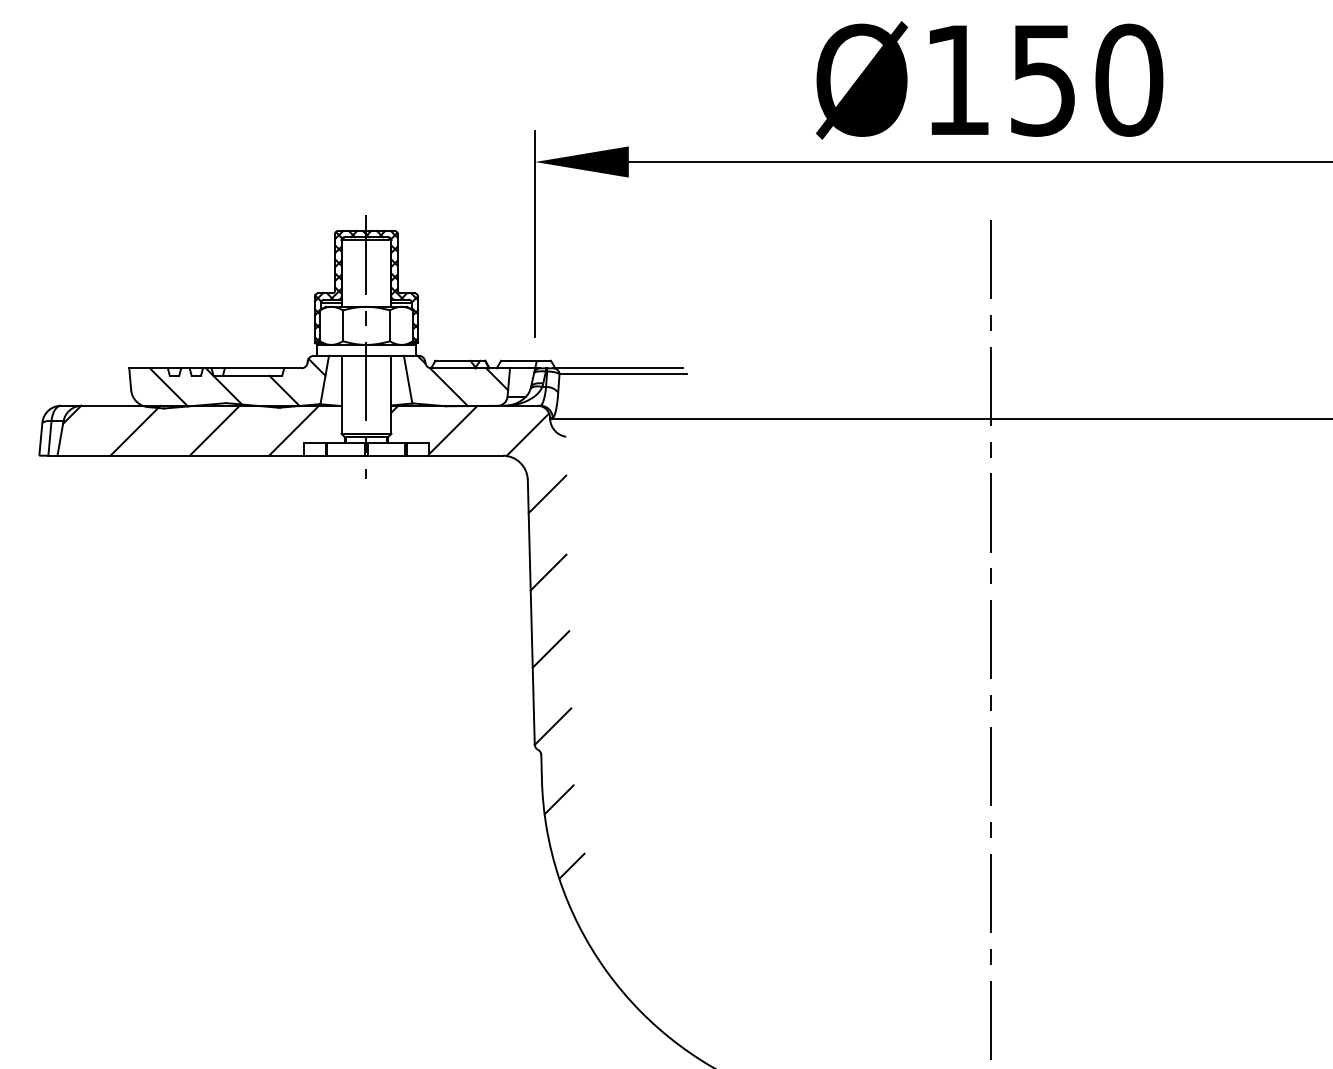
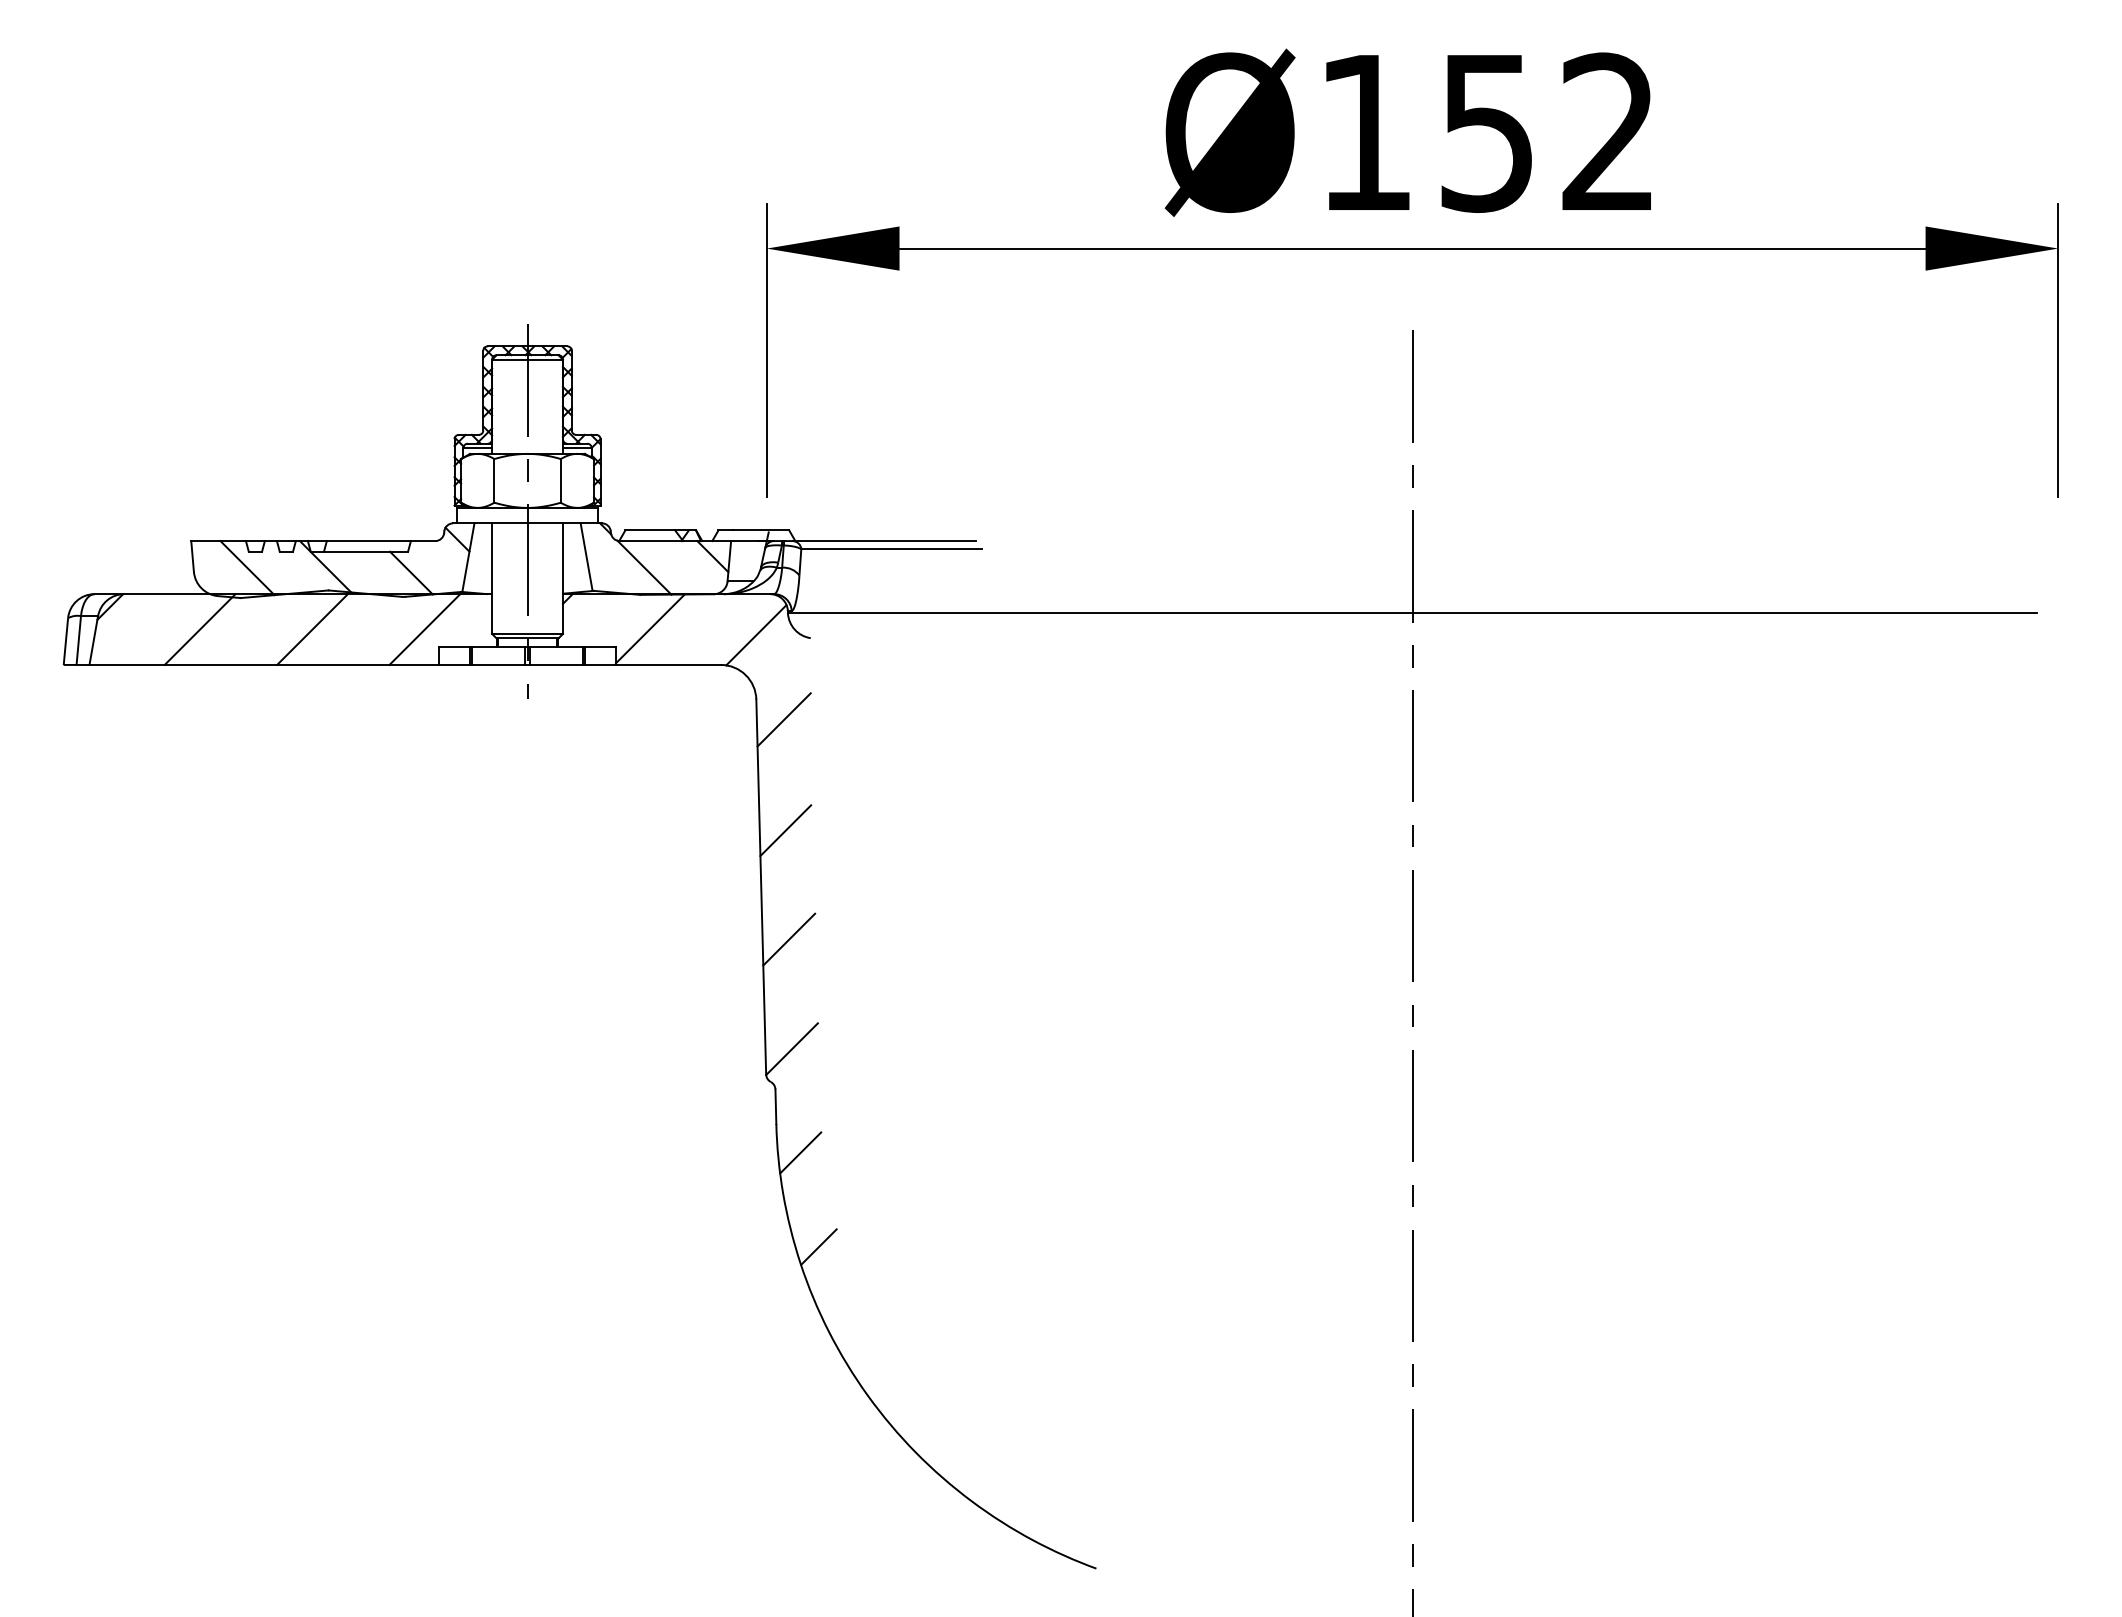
text: (1129, 80) -> (1609, 132), Ø150 -> Ø152

